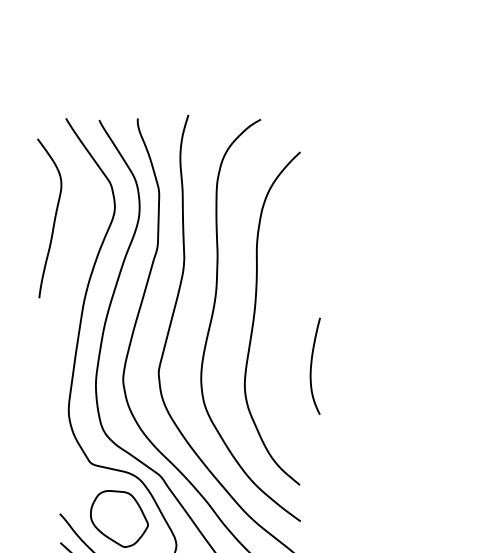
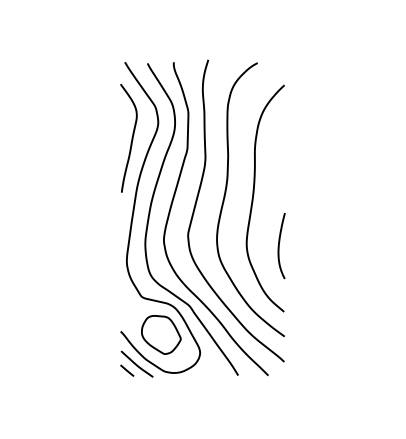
curve: (53, 217) -> (131, 137), moved
curve: (312, 366) -> (279, 246), moved

